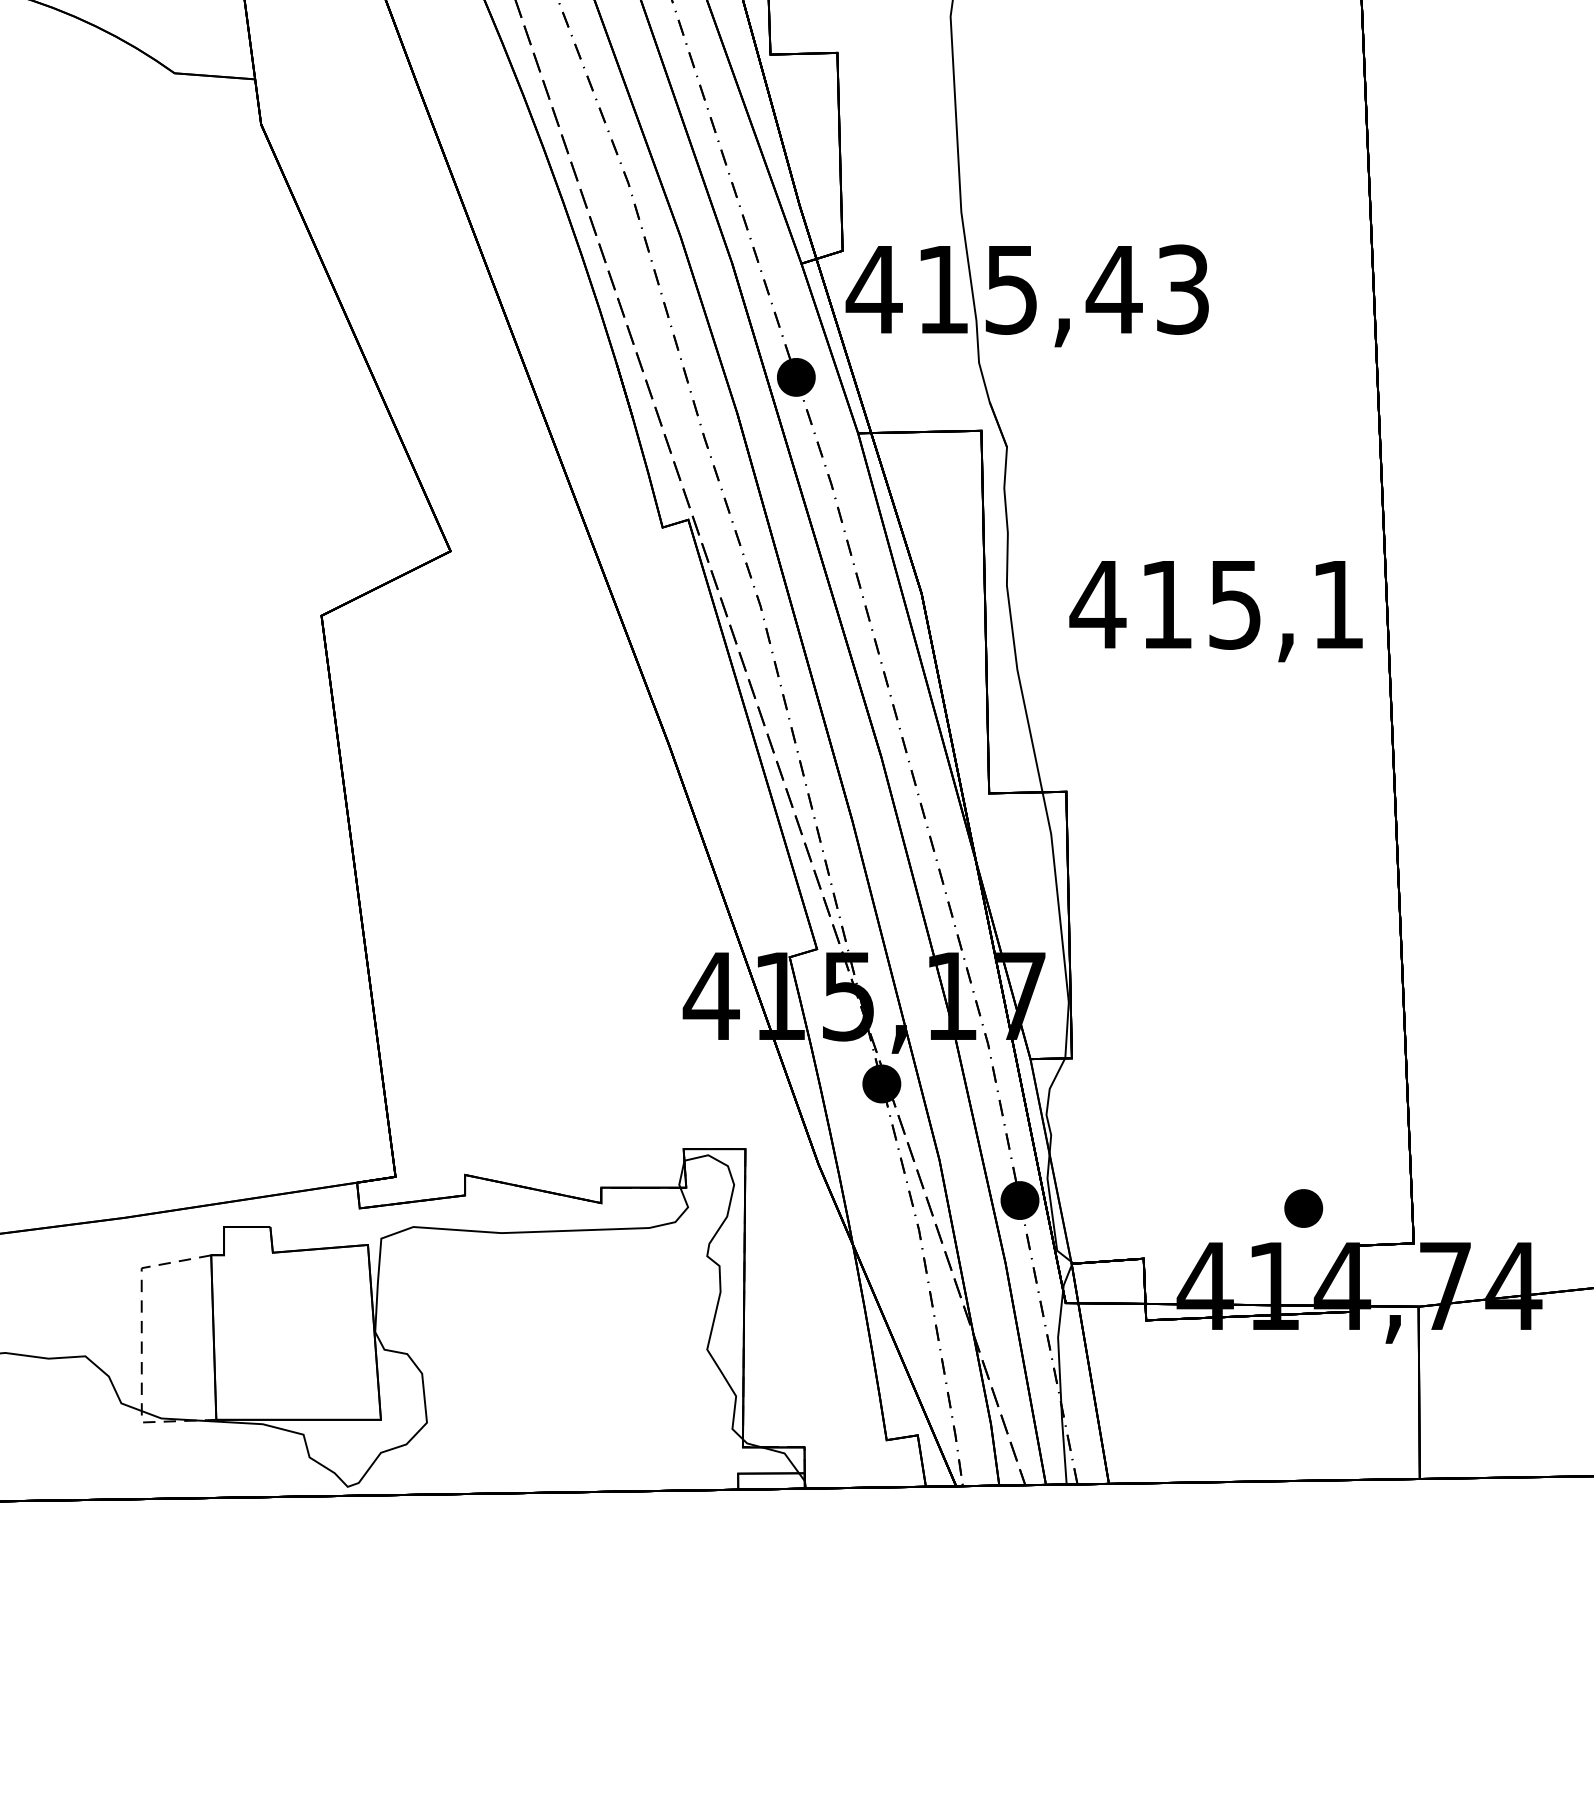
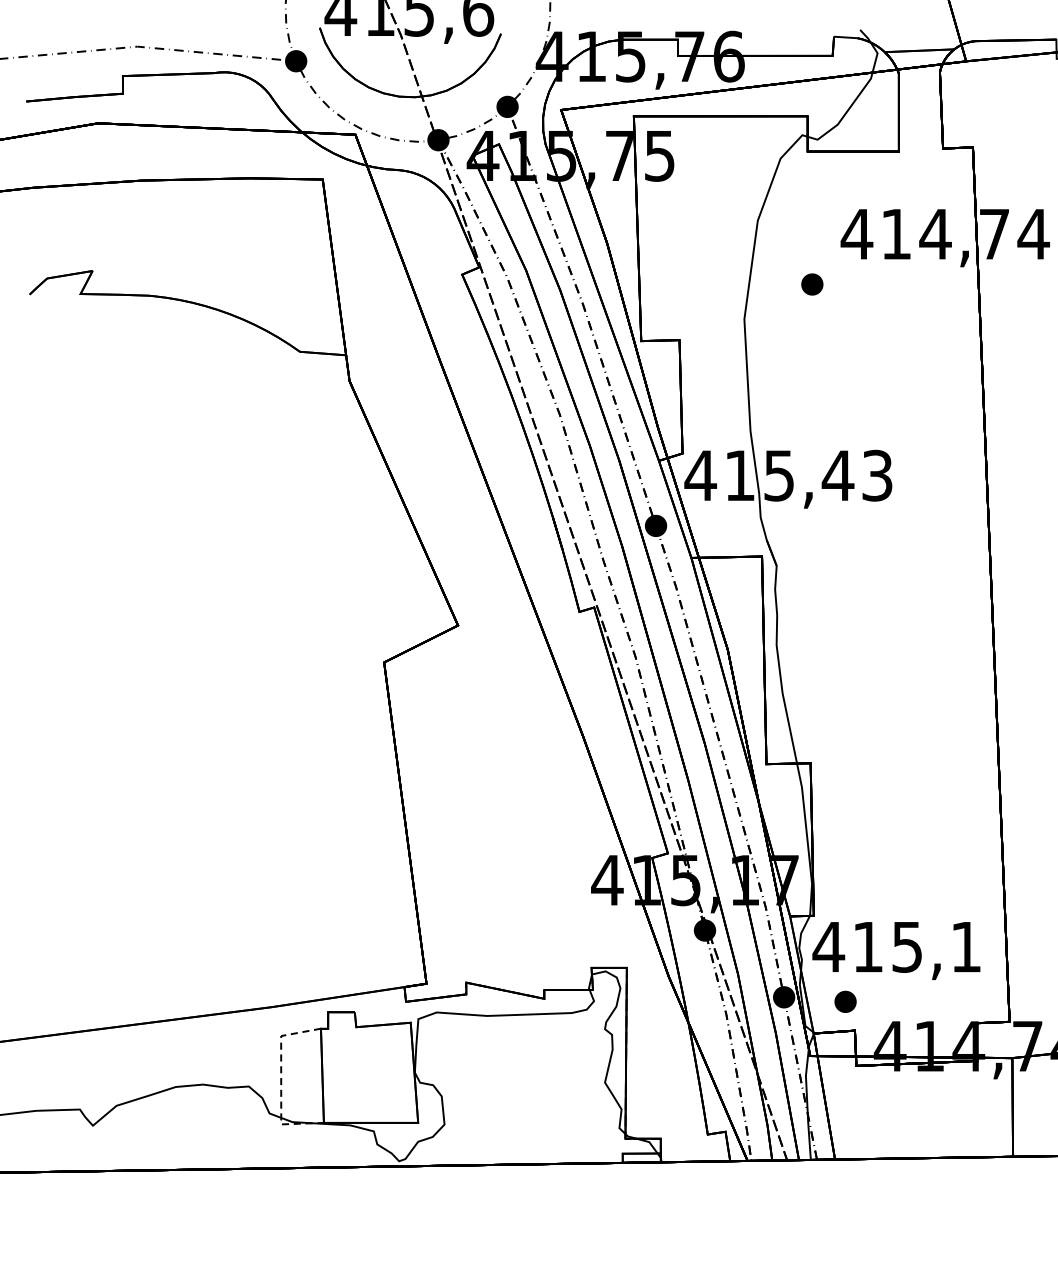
text: (1216, 610) -> (896, 950), moved
part: (1303, 1207) -> (845, 1001), moved

